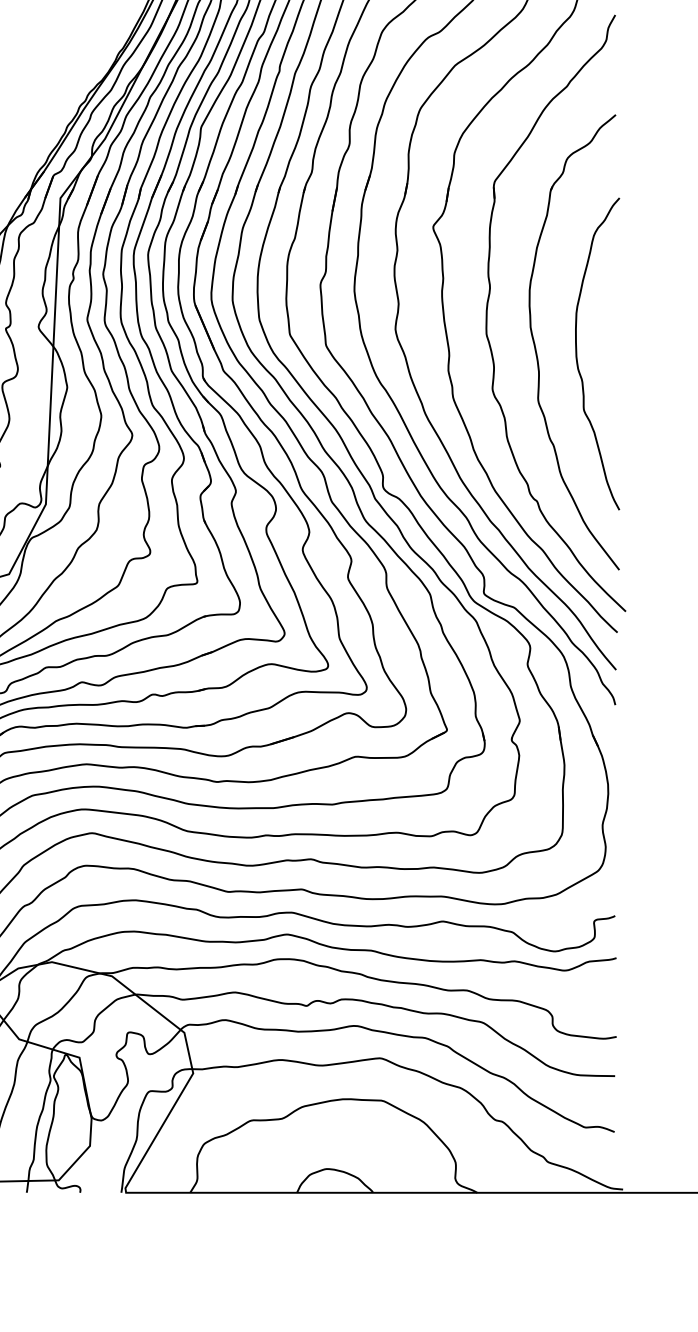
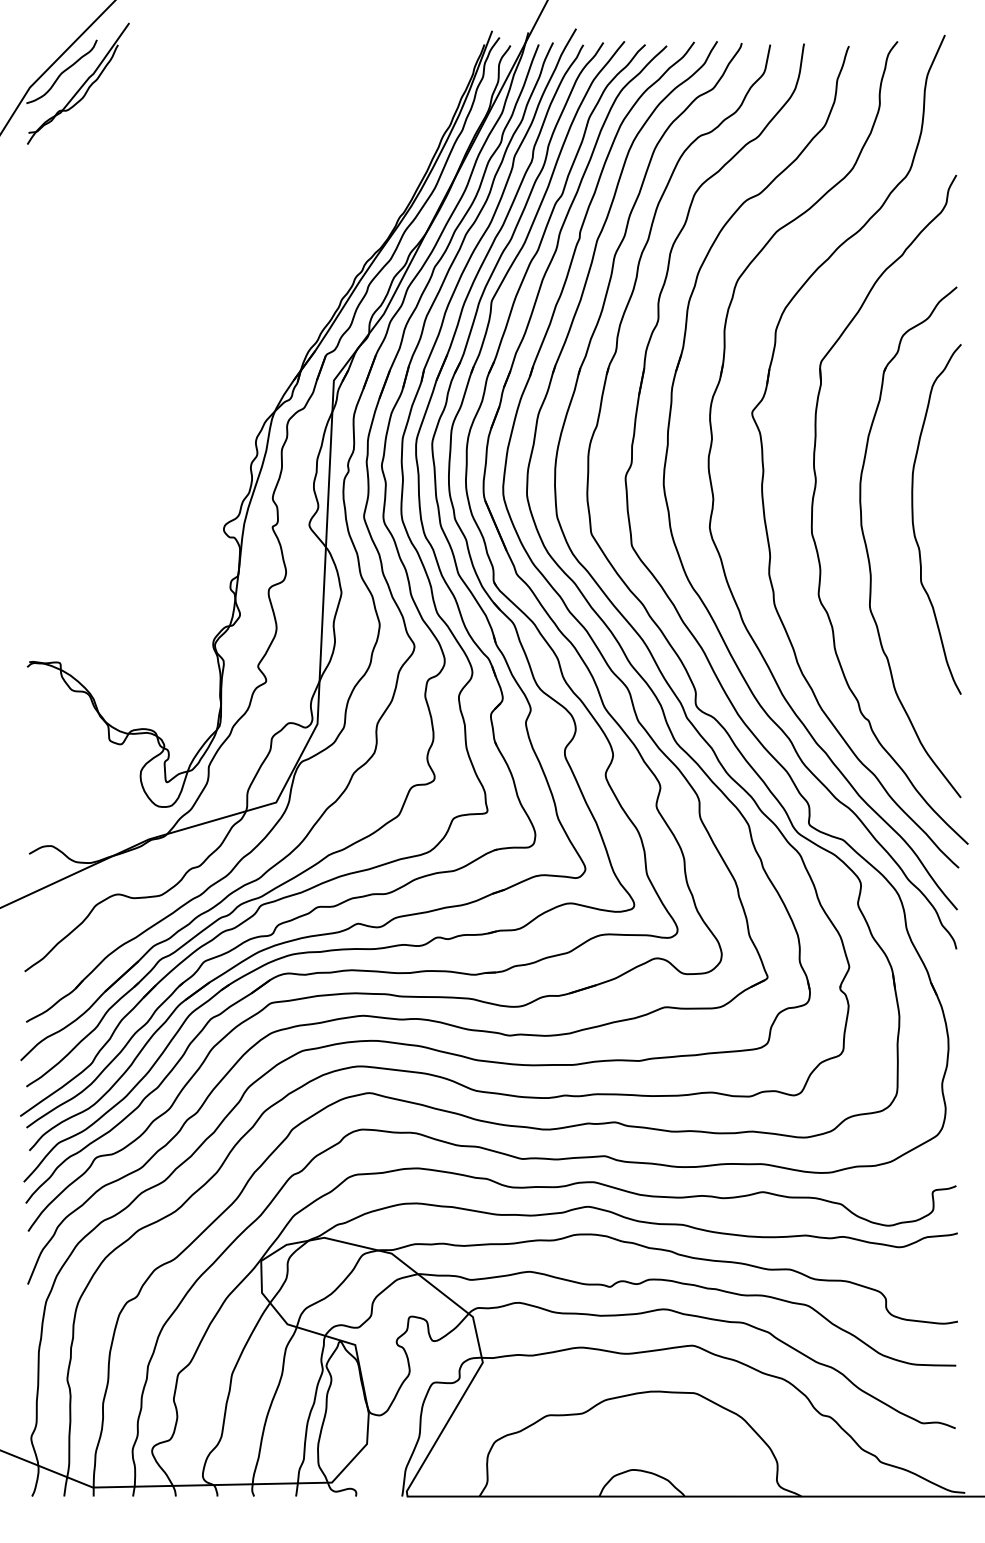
curve: (577, 359) -> (914, 525), moved

